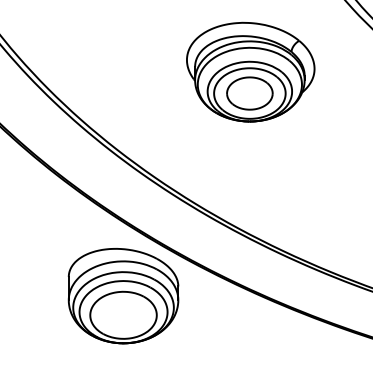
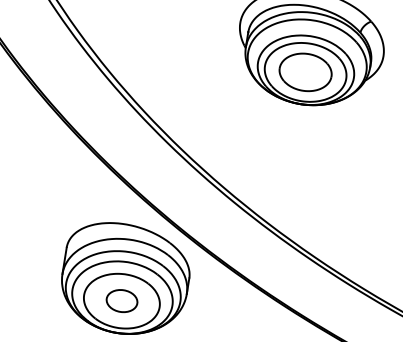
part: (123, 314) -> (121, 300), added

